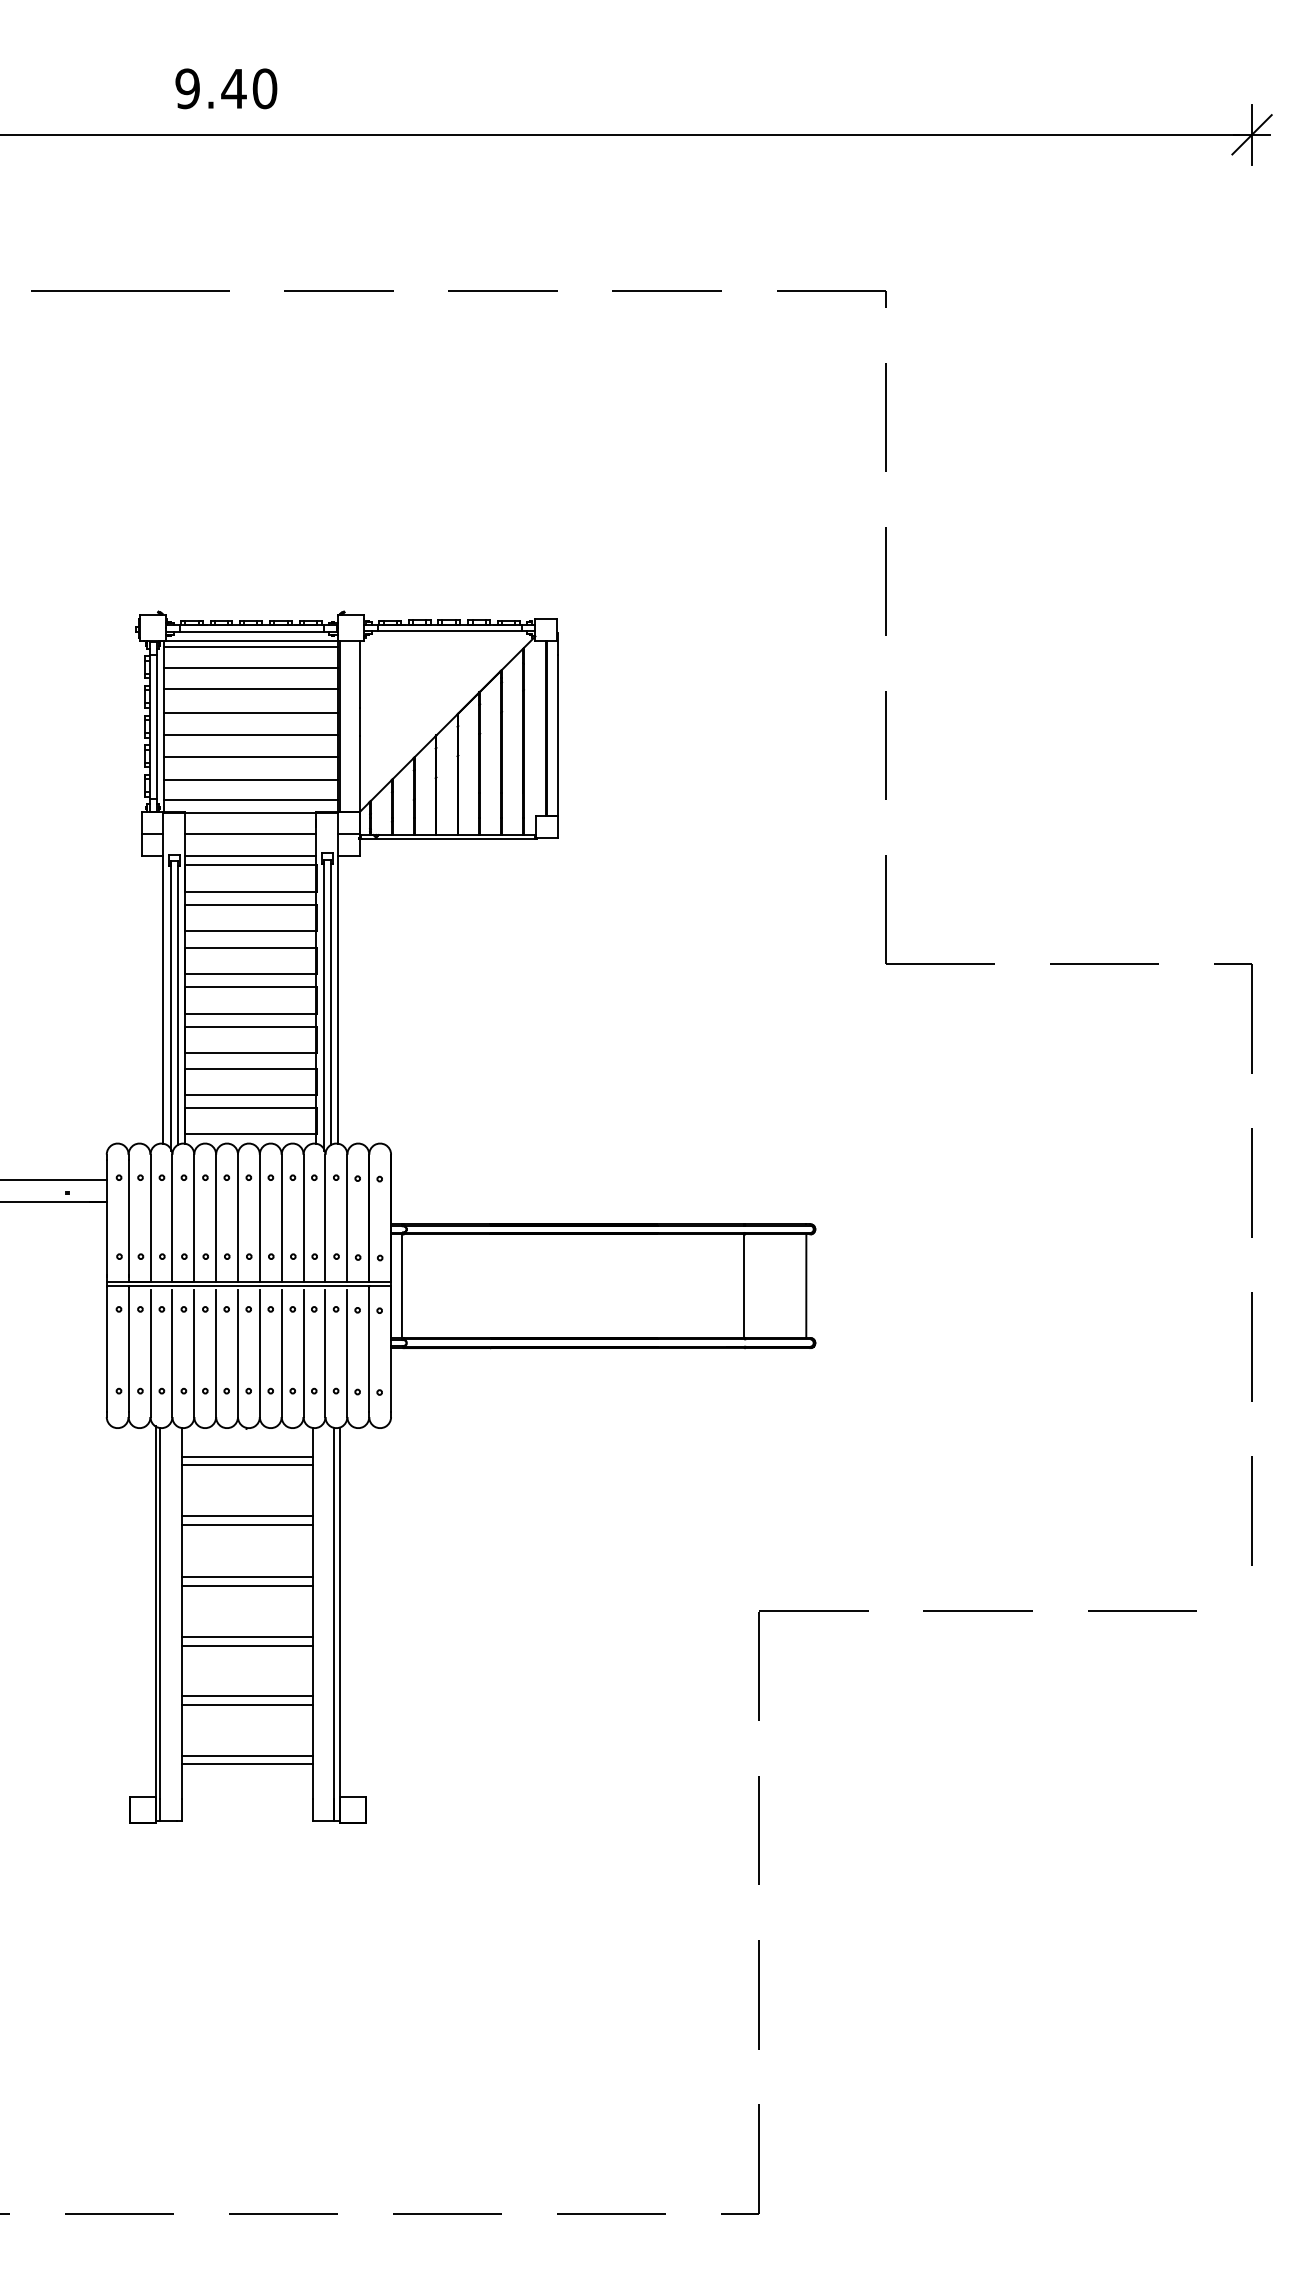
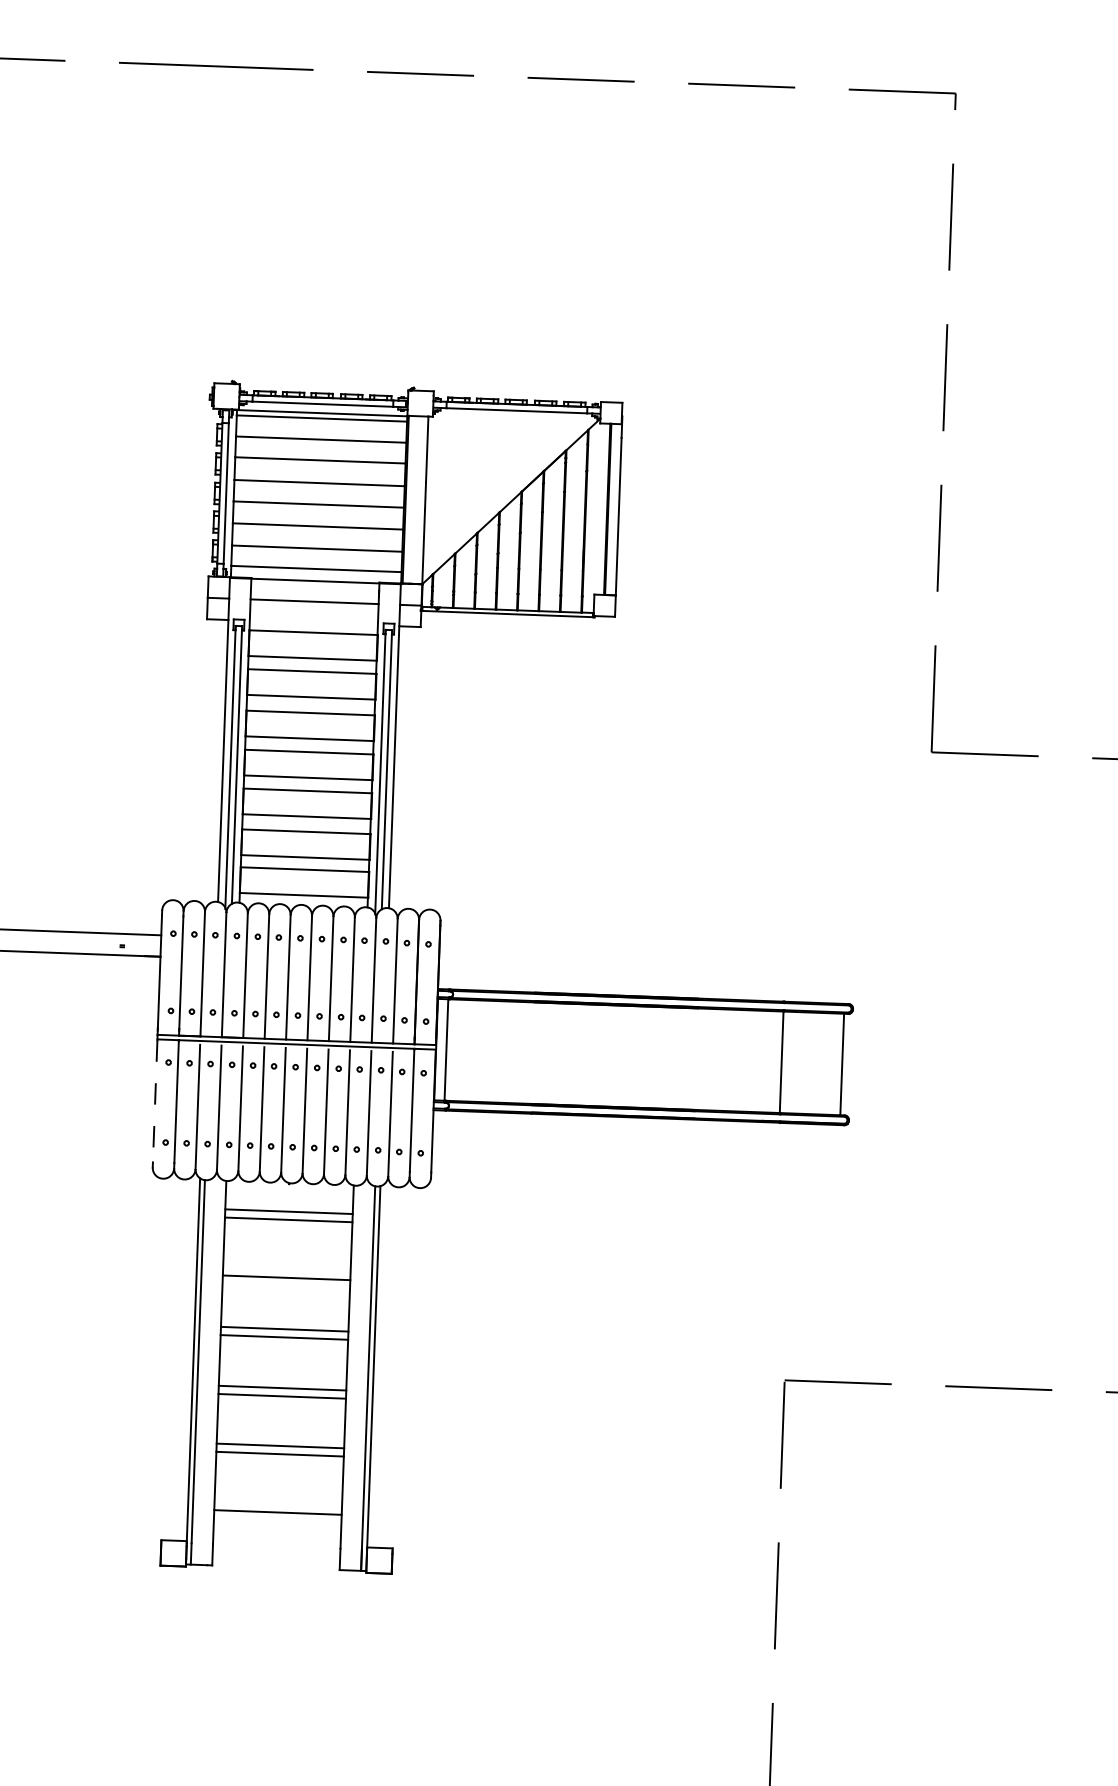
line: (250, 855) -> (313, 622), removed
line: (106, 1350) -> (154, 1102), solid -> dashed
line: (247, 1516) -> (286, 1269), removed
line: (247, 1755) -> (278, 1503), removed

